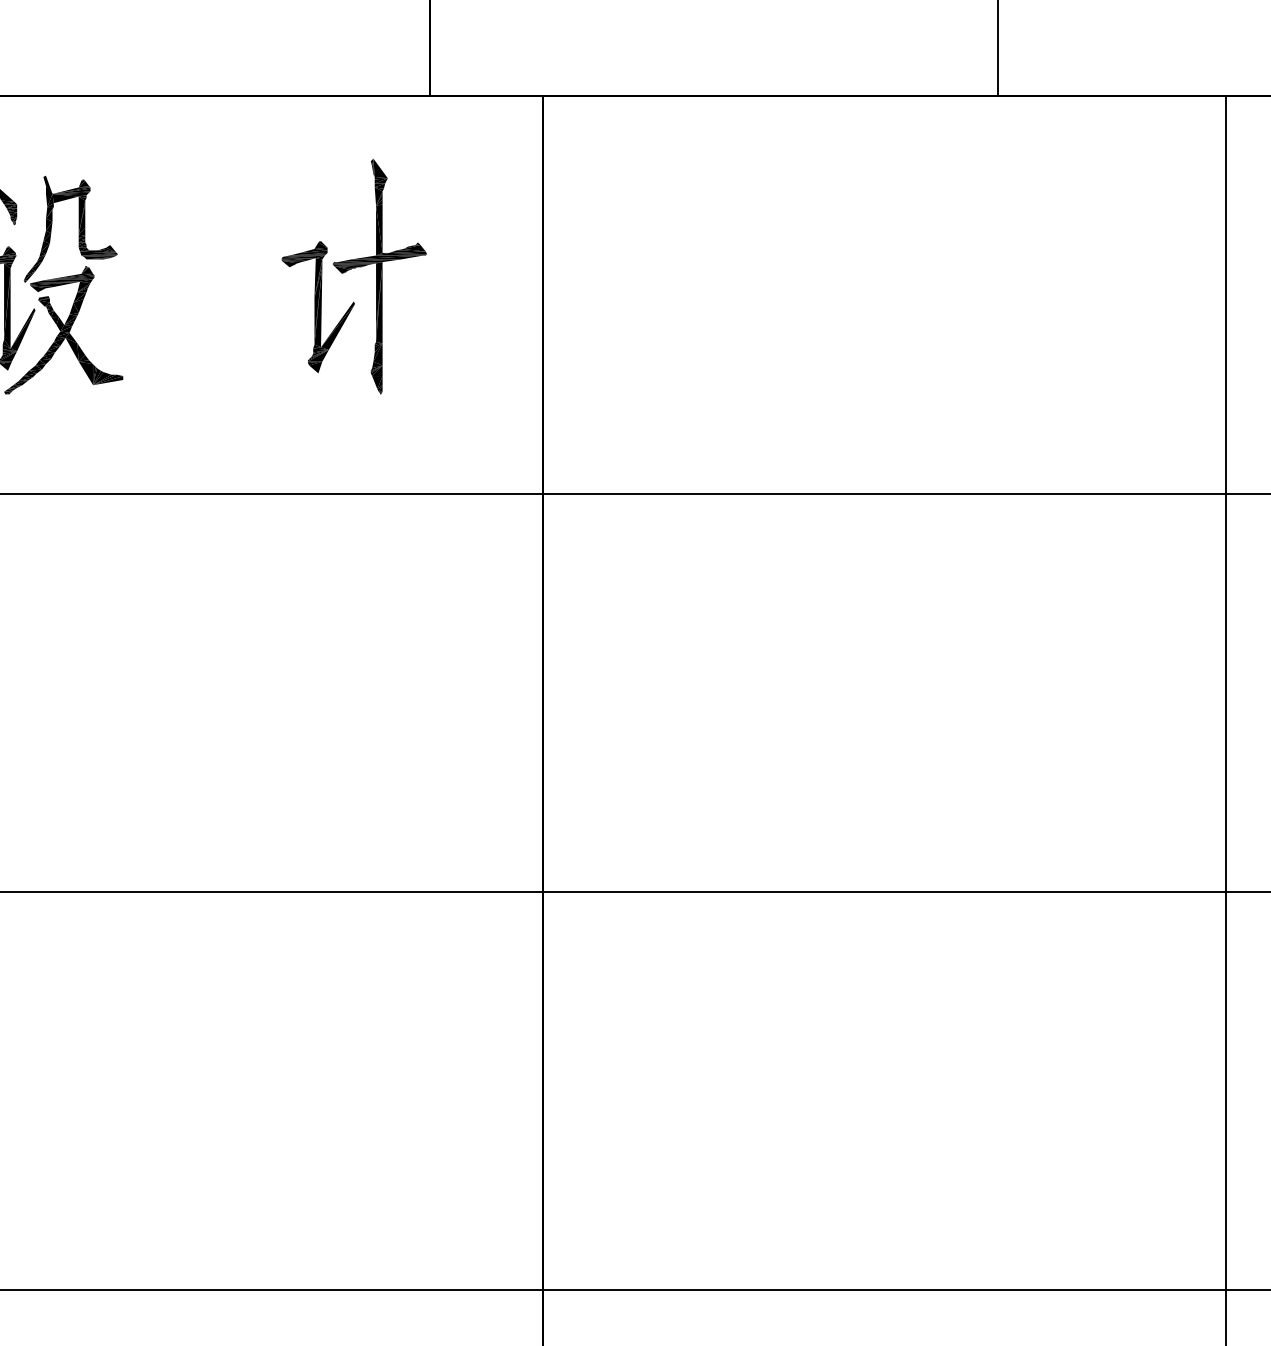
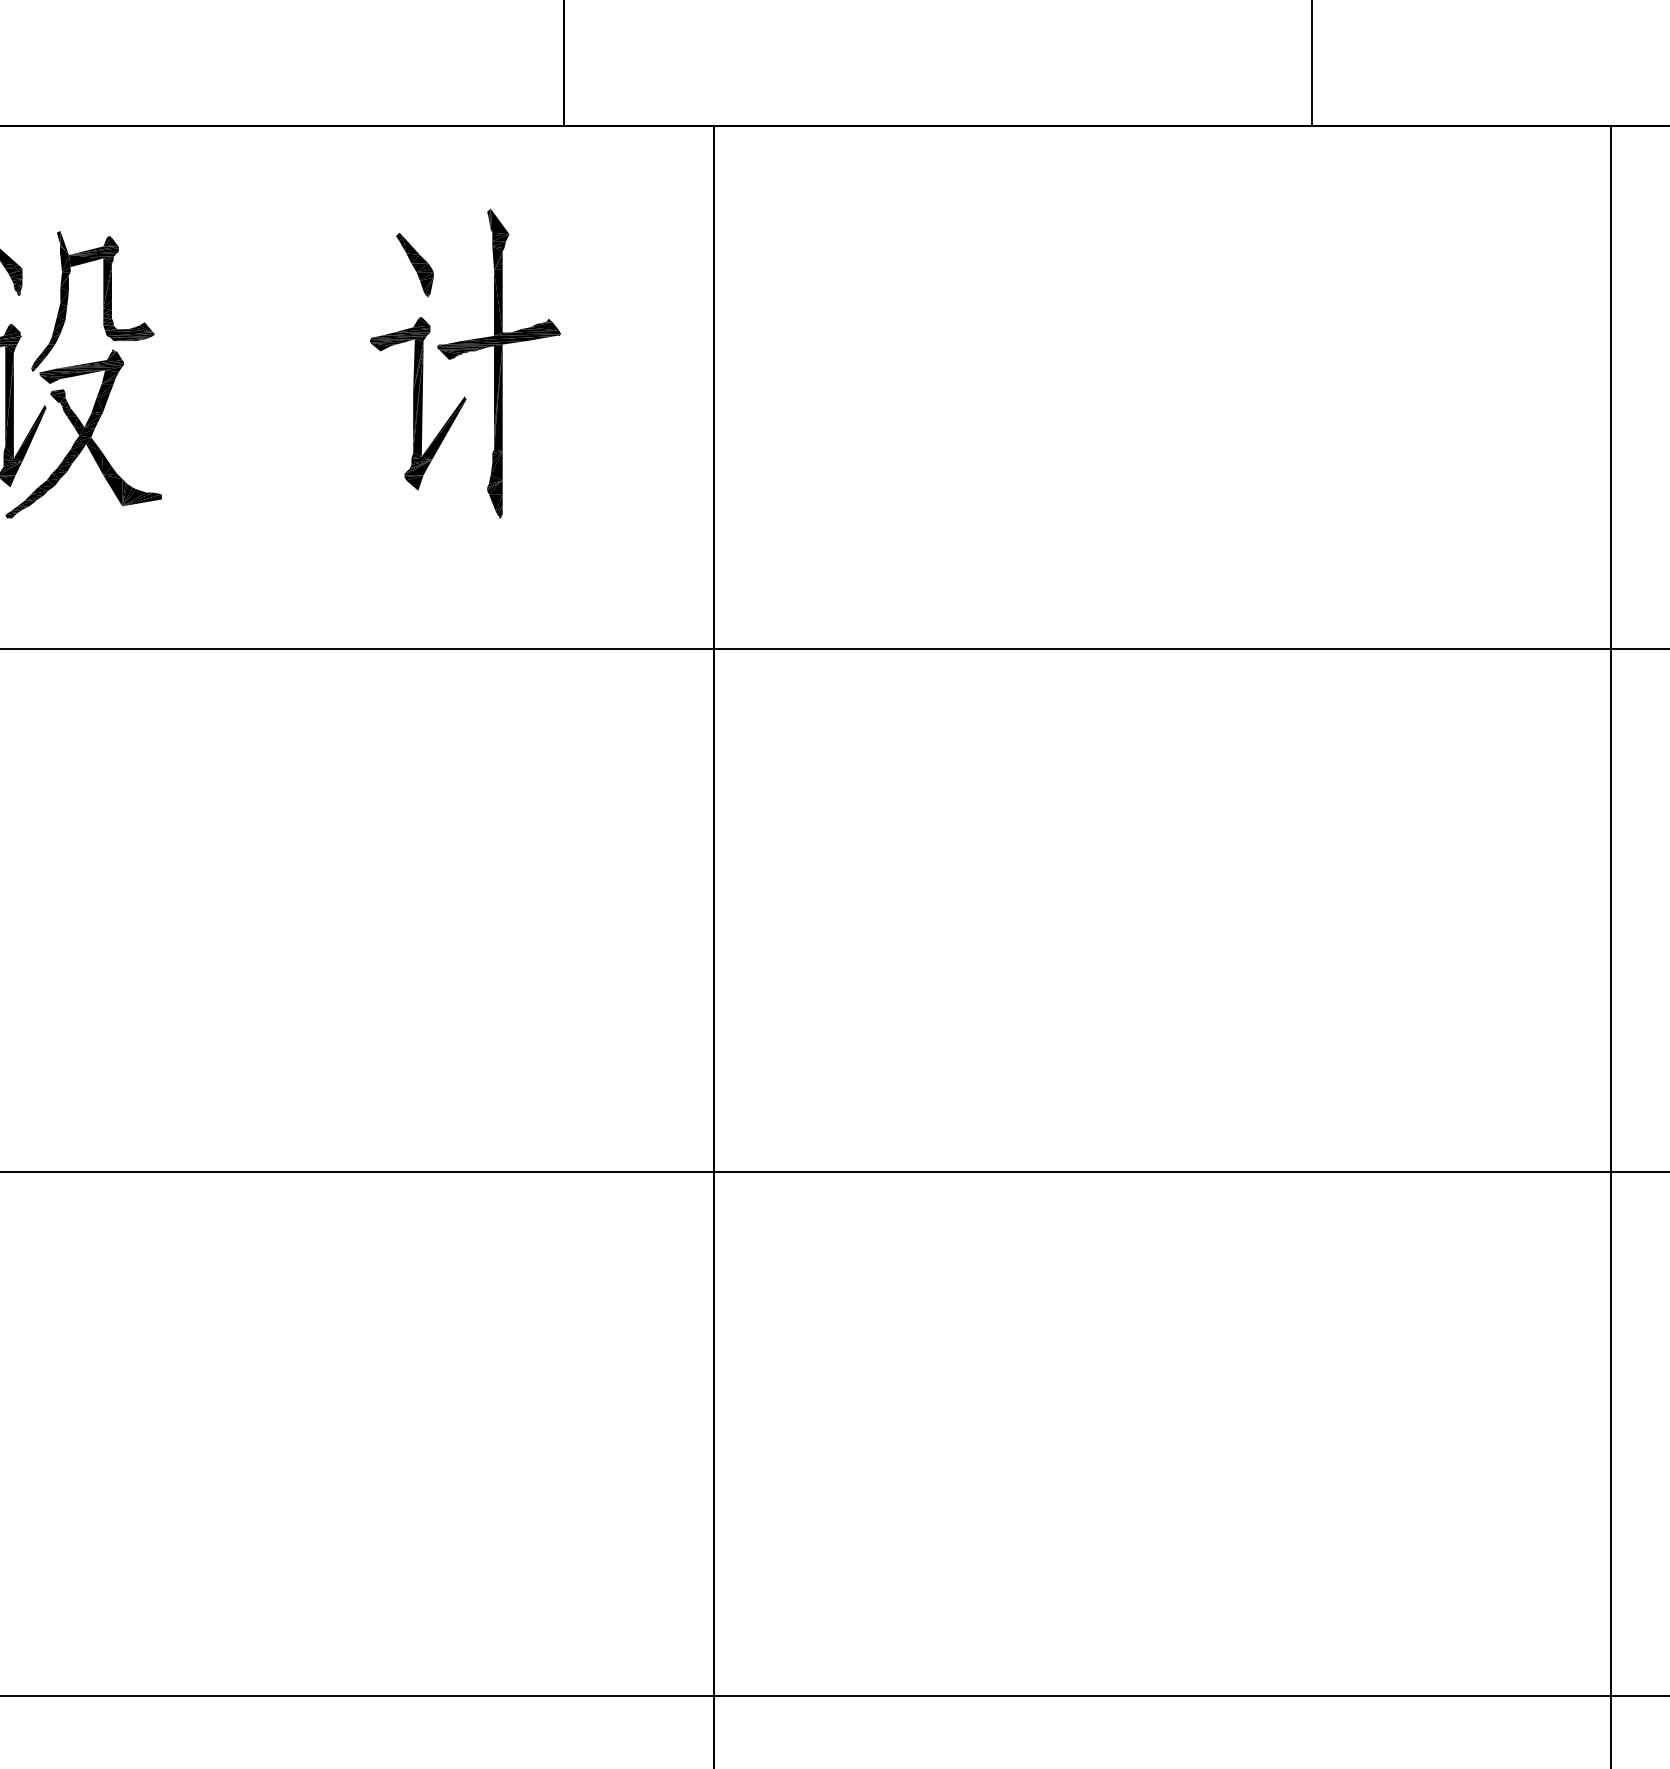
part: (315, 201) -> (414, 265), added

